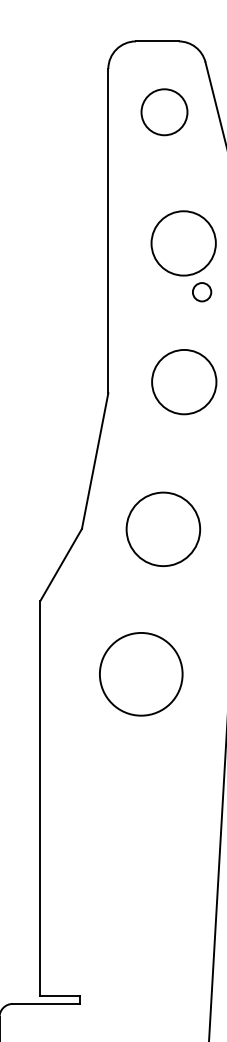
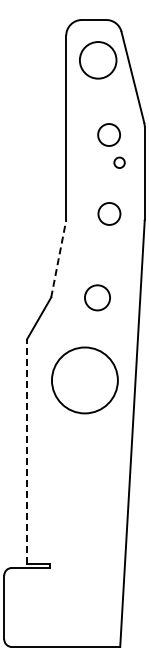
circle: (165, 112) -> (98, 60), size x1.4
circle: (182, 242) -> (108, 134), size x0.6
circle: (184, 381) -> (109, 213), size x0.6
line: (94, 460) -> (58, 258), solid -> dashed
circle: (163, 528) -> (97, 297), size x0.6
circle: (140, 672) -> (84, 379), size x1.4
line: (40, 797) -> (27, 450), solid -> dashed

